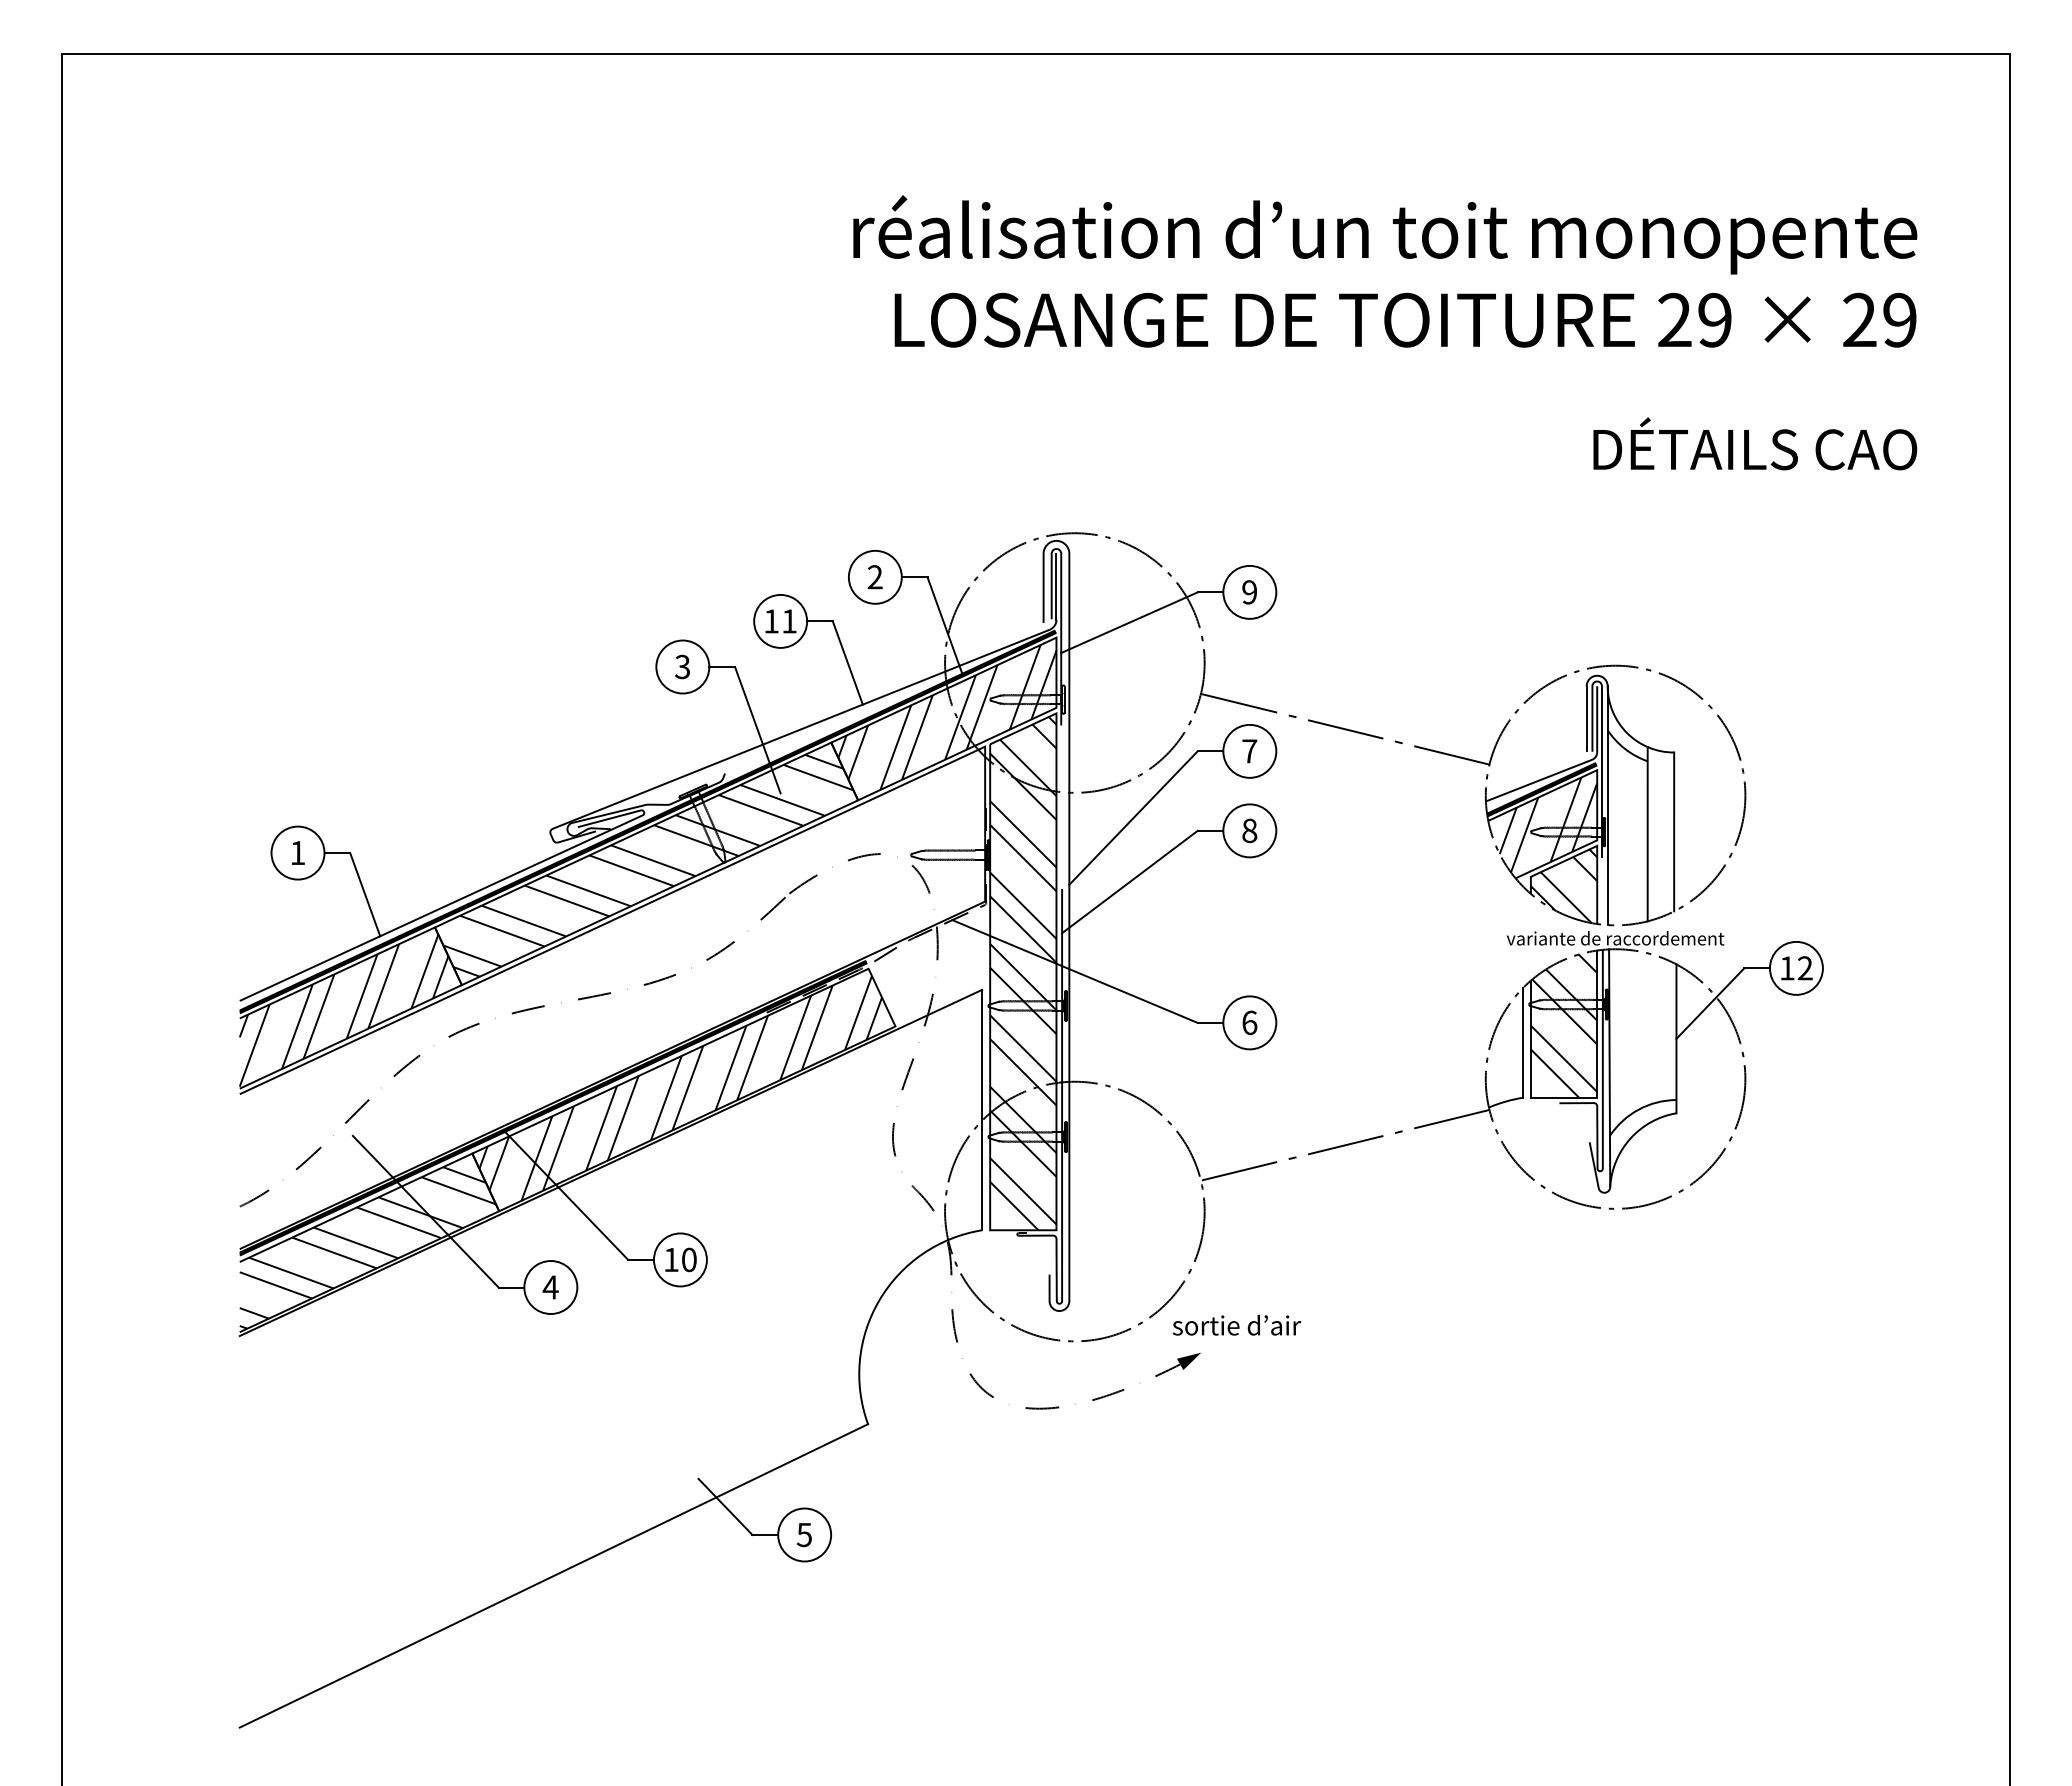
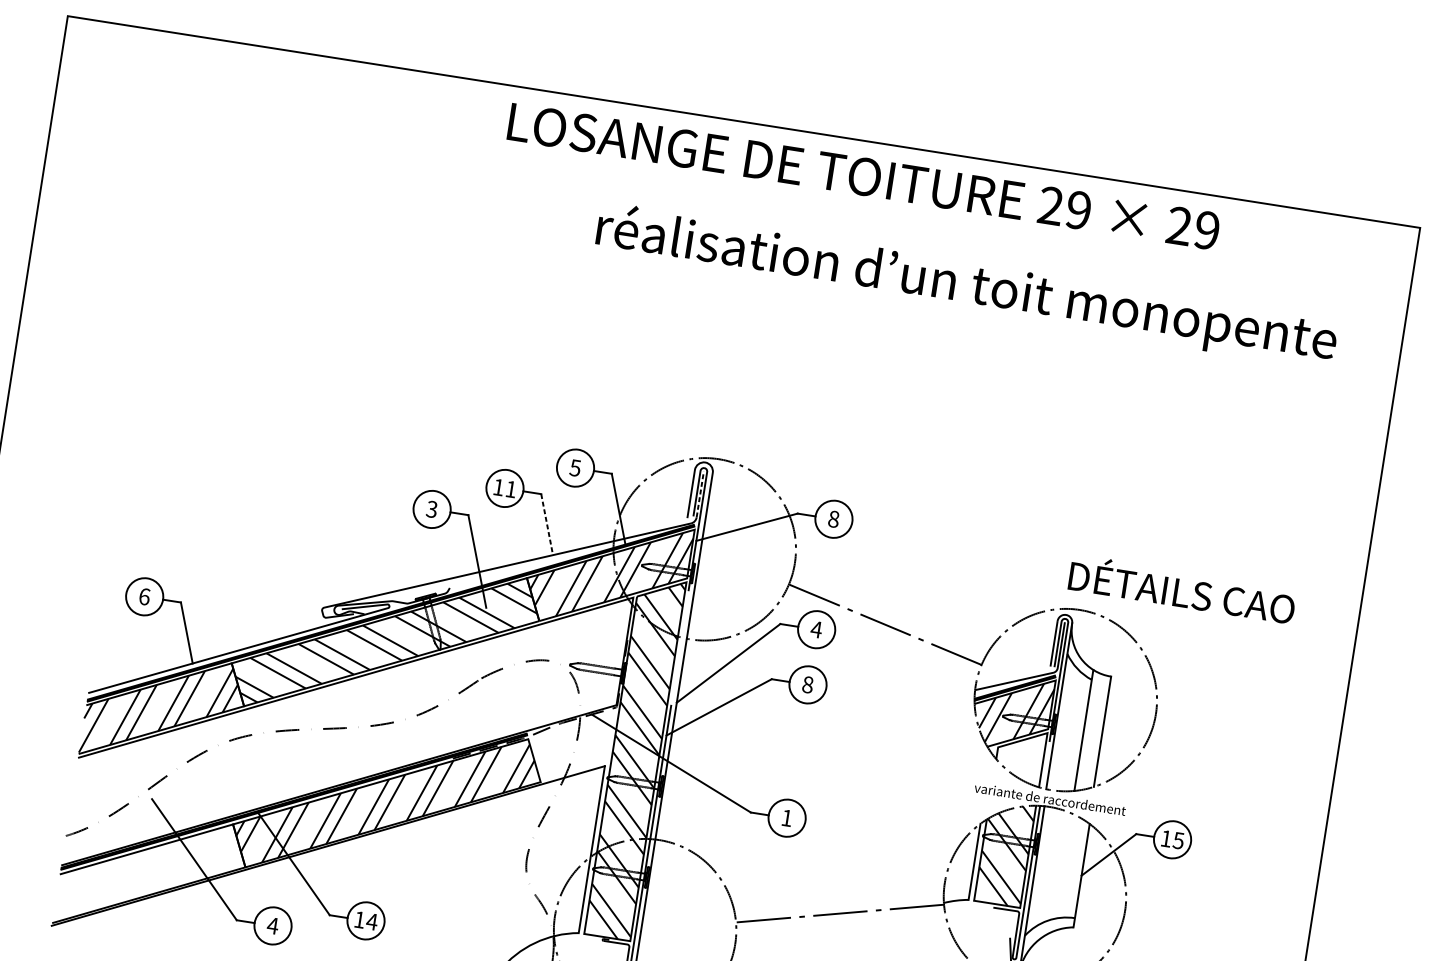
text: (1405, 319) -> (863, 176), moved
text: (1755, 443) -> (1182, 588), moved
text: (874, 577) -> (574, 468), 2 -> 5
line: (1056, 586) -> (700, 494), solid -> dashed
text: (1249, 592) -> (833, 519), 9 -> 8
line: (848, 663) -> (547, 525), solid -> dashed
text: (1249, 751) -> (816, 629), 7 -> 4
text: (297, 852) -> (144, 596), 1 -> 6
hatch: (1563, 886) -> (1019, 757), removed
text: (1804, 968) -> (1178, 840), 12 -> 15
text: (1249, 1022) -> (786, 817), 6 -> 1
hatch: (367, 1247) -> (150, 878), removed
text: (689, 1259) -> (372, 921), 10 -> 14

